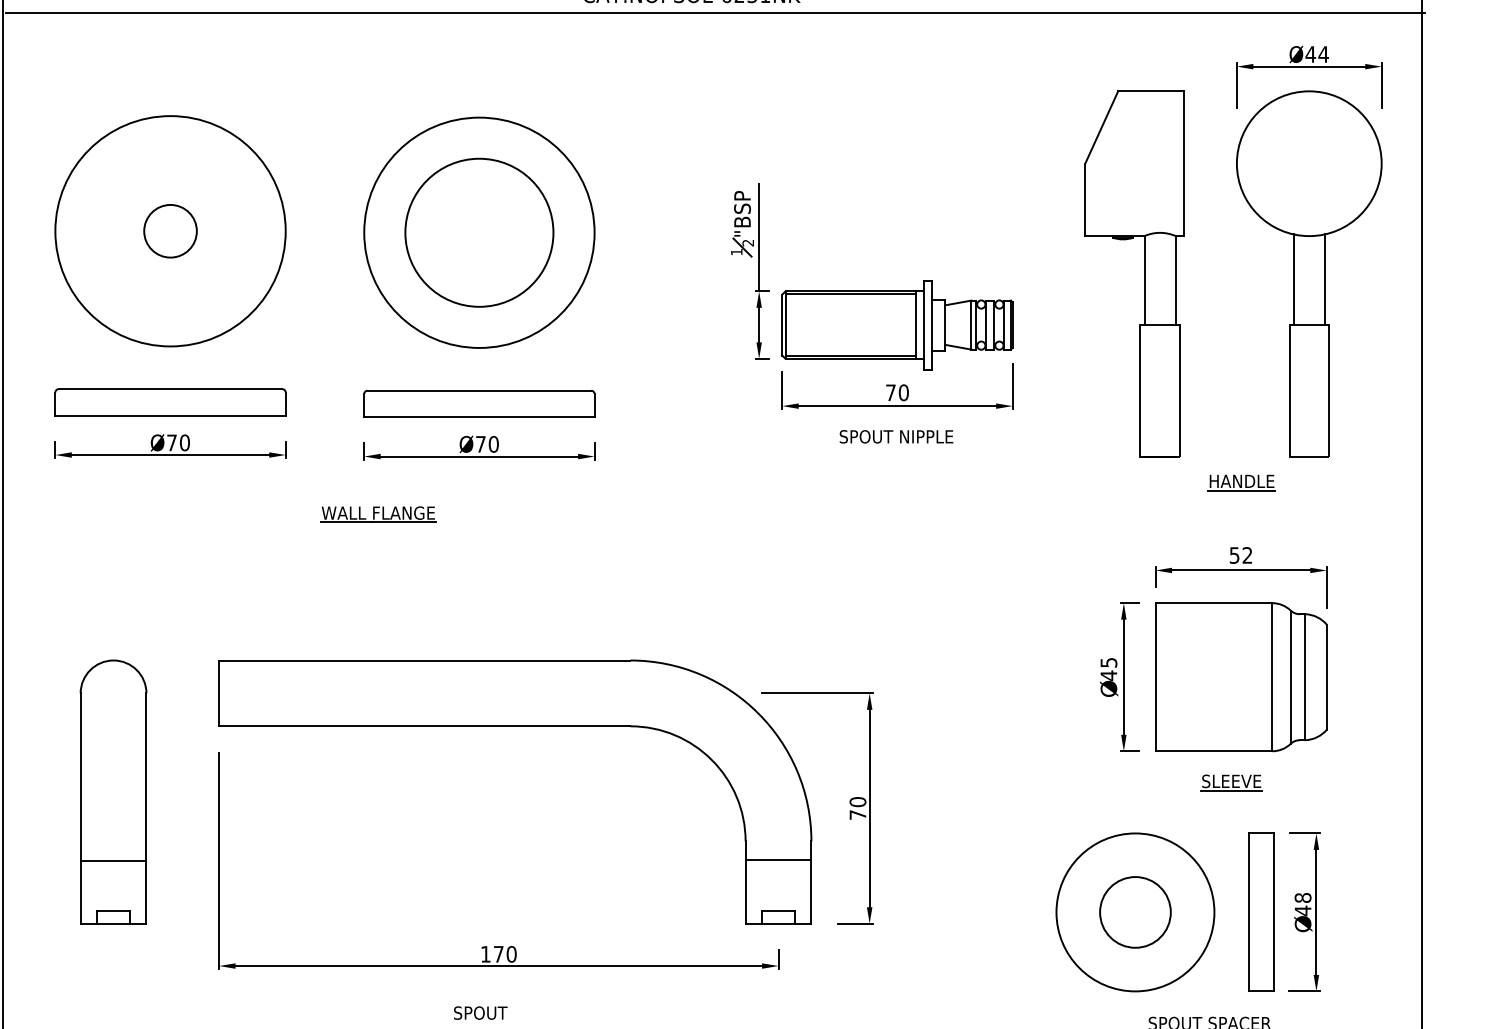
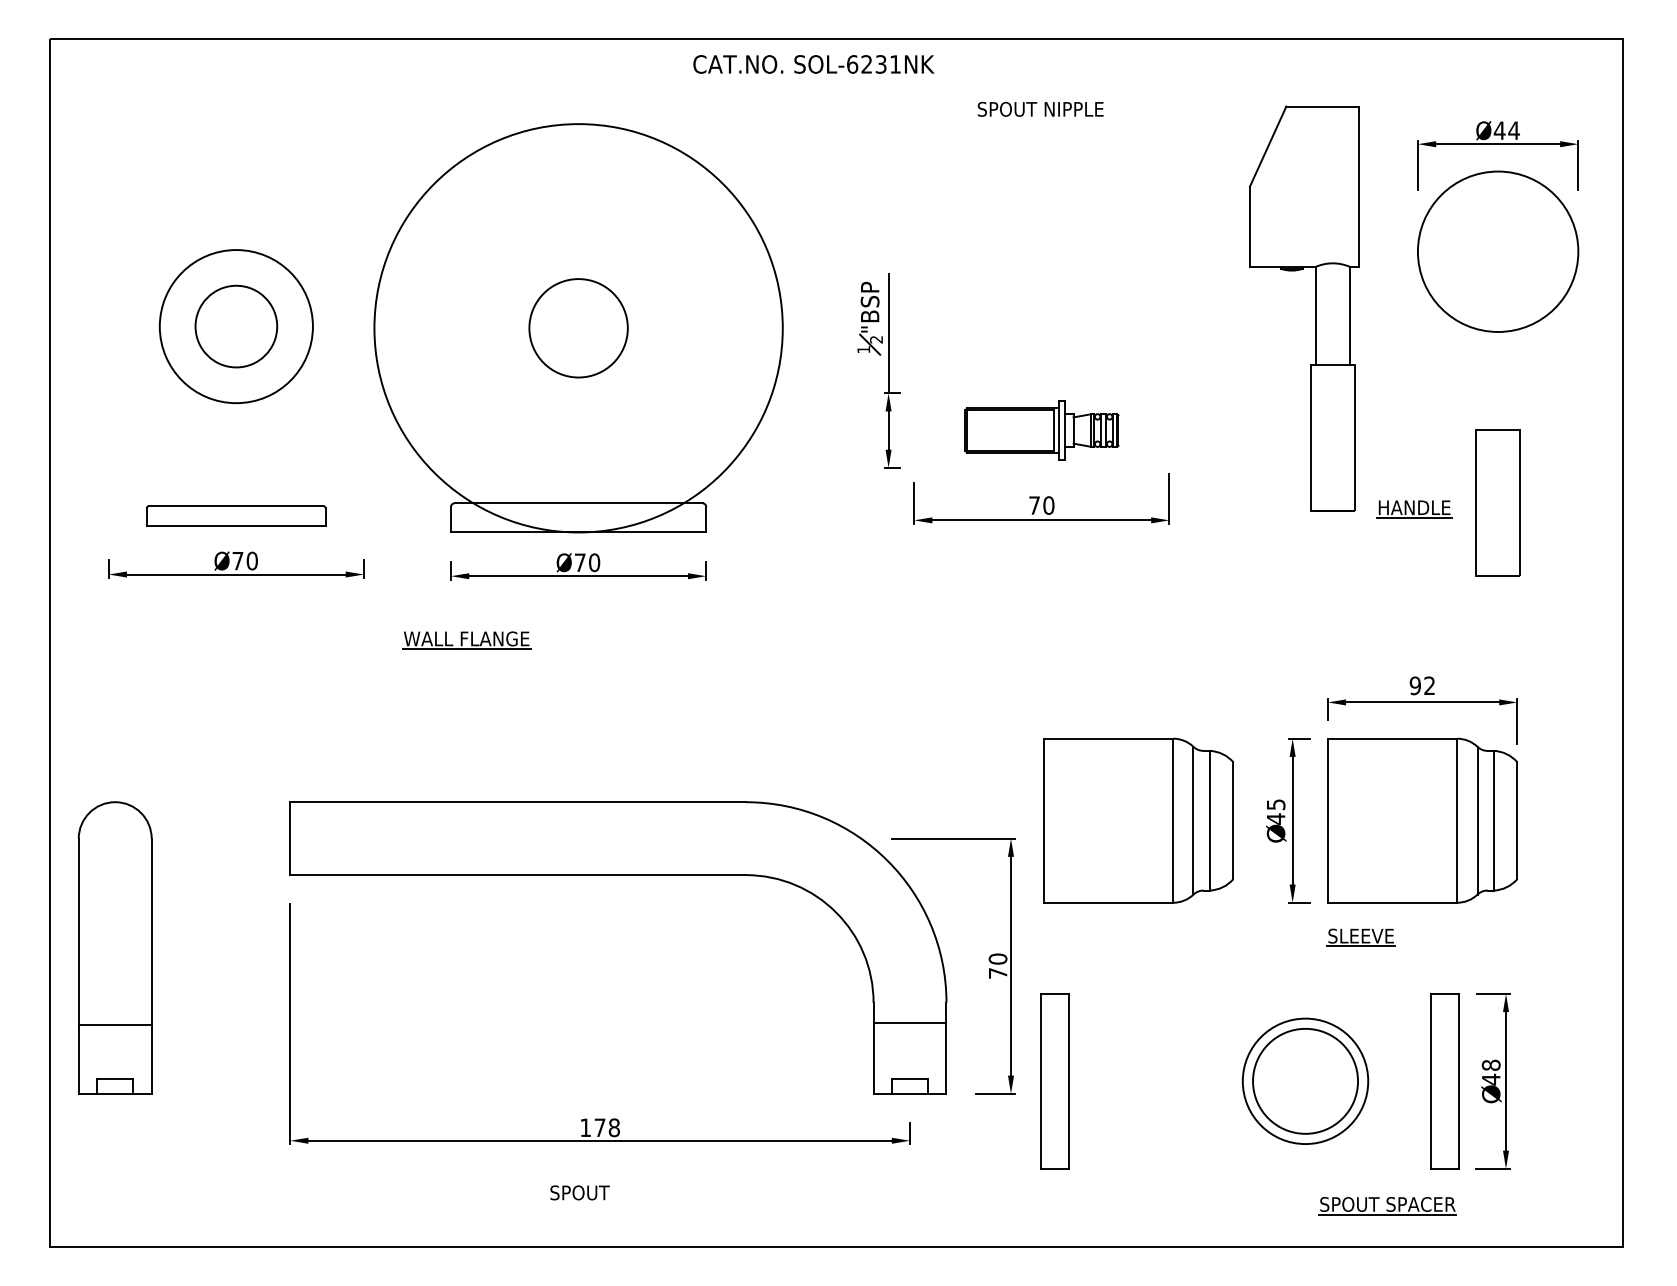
line: (715, 12) -> (840, 84), removed
circle: (169, 231) -> (235, 326), size x0.6
circle: (170, 231) -> (236, 326), size x1.4
circle: (479, 232) -> (578, 327), size x1.6
circle: (479, 232) -> (578, 328), size x0.6
part: (1144, 273) -> (1315, 308), moved
line: (1293, 279) -> (1480, 380), removed
line: (1324, 279) -> (1515, 380), removed
part: (897, 325) -> (1041, 430), size x0.6
part: (169, 401) -> (235, 515), size x0.7
text: (896, 436) -> (1040, 108), moved
part: (1241, 482) -> (1414, 509), moved
text: (1233, 555) -> (1414, 685), 52 -> 92
part: (984, 677) -> (1138, 820), added
part: (1231, 782) -> (1360, 937), moved
part: (112, 791) -> (114, 947), moved
circle: (1135, 911) -> (1305, 1080), size x0.6
part: (908, 912) -> (1054, 1081), added
circle: (1135, 912) -> (1305, 1081), size x1.6
text: (510, 954) -> (613, 1127), 170 -> 178

